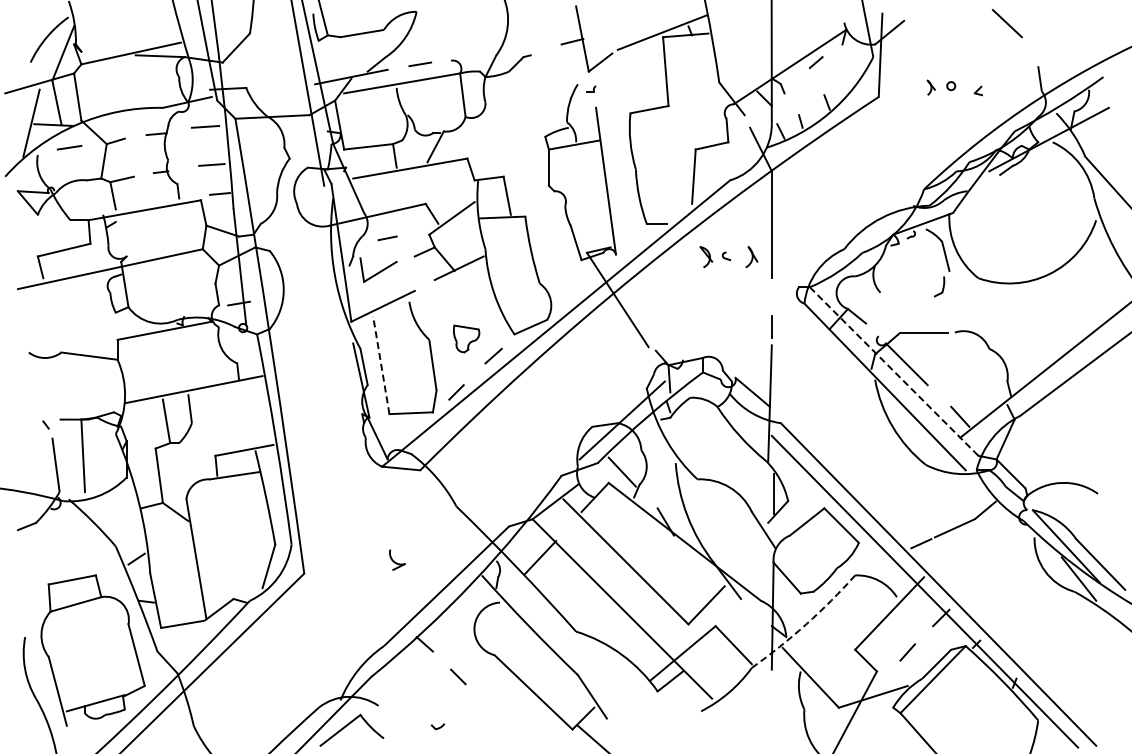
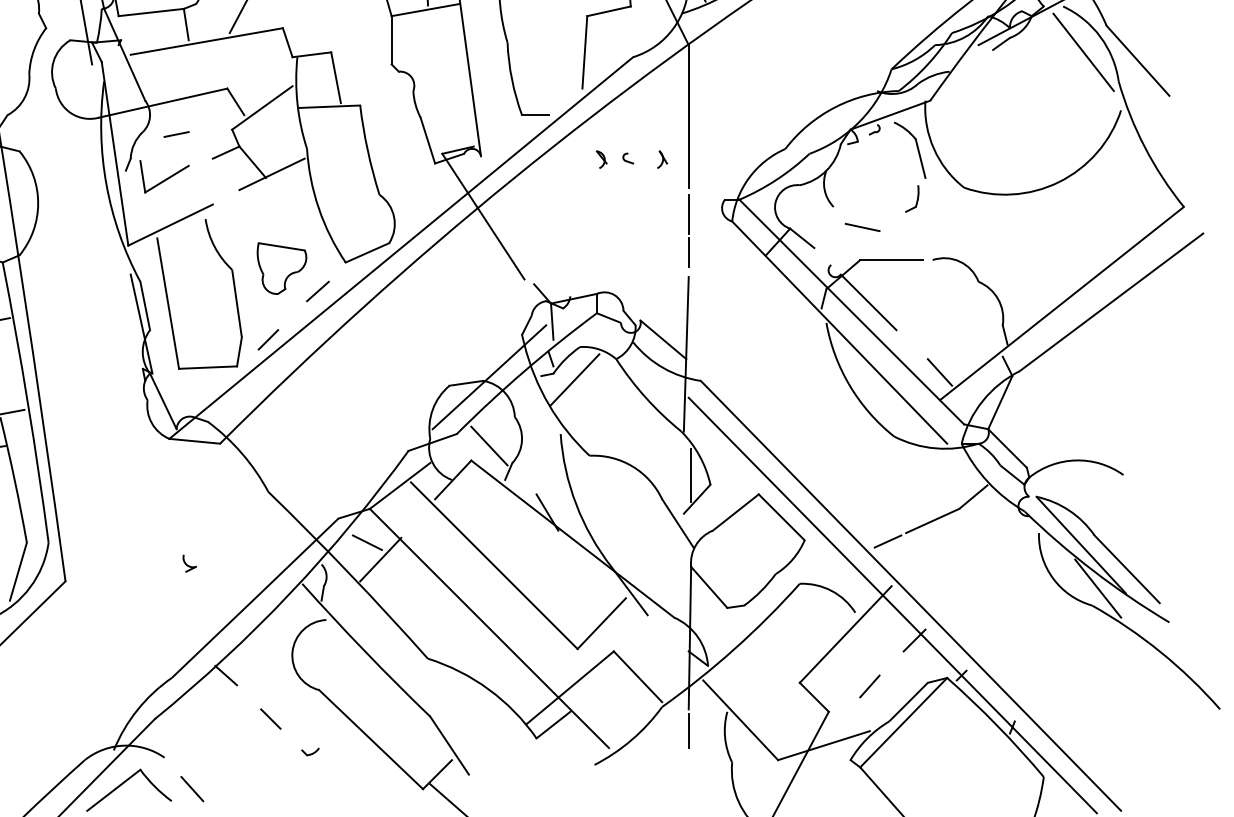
line: (1067, 176) -> (1082, 52), added
part: (706, 257) -> (601, 160), size x0.62
part: (752, 257) -> (662, 160), size x0.62
line: (771, 297) -> (688, 213), added
line: (902, 307) -> (862, 226), added
part: (466, 338) -> (281, 267), size x1.43
line: (381, 365) -> (168, 303), dashed -> solid
line: (894, 371) -> (852, 311), dashed -> solid
line: (686, 422) -> (574, 379), added
line: (530, 544) -> (367, 542), added
part: (397, 560) -> (189, 563), size x0.62
arc: (806, 624) -> (734, 649), dashed -> solid
line: (771, 685) -> (688, 730), added
part: (437, 726) -> (309, 751), moved
line: (399, 729) -> (192, 789), added

